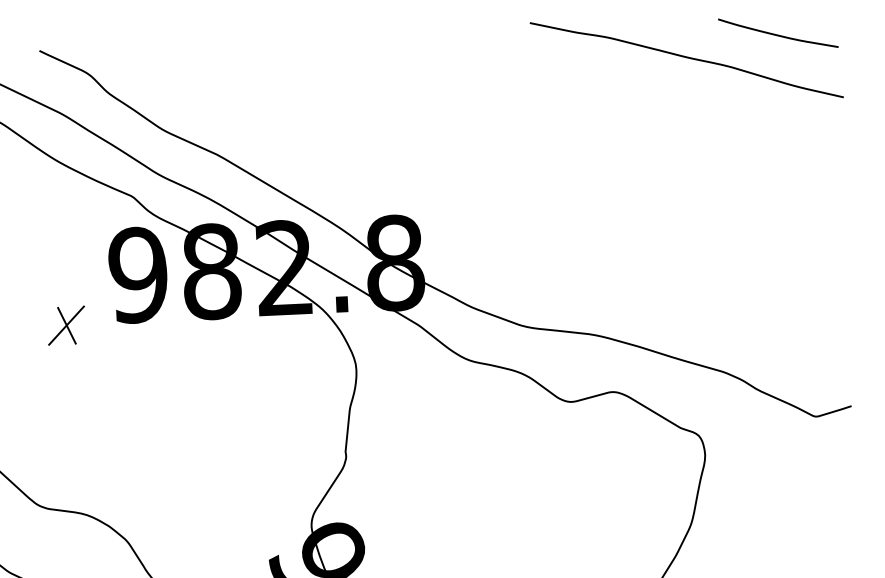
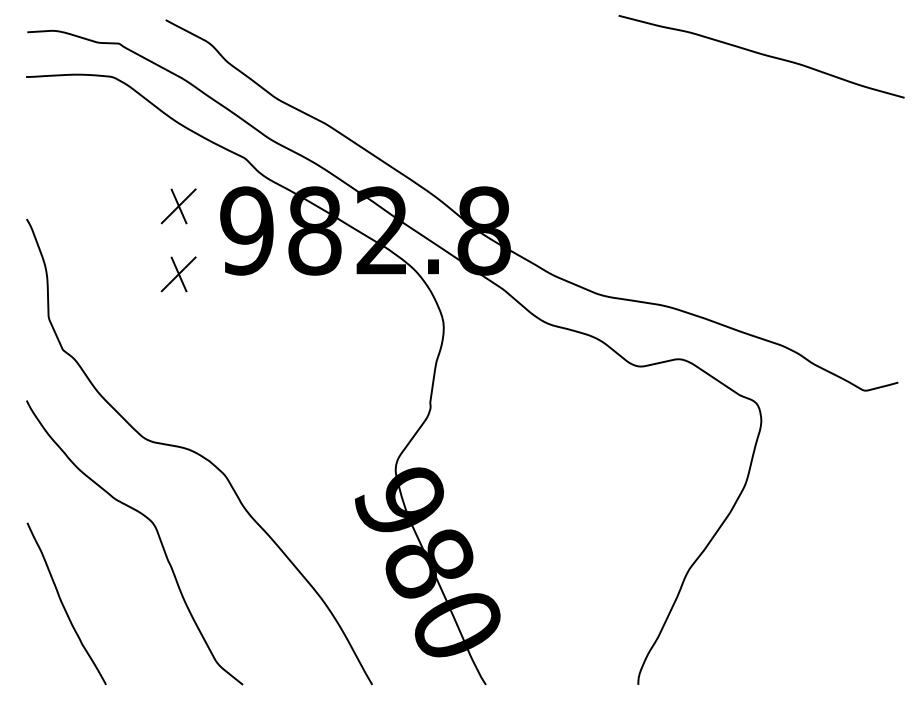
curve: (776, 33) -> (845, 36), removed
part: (62, 252) -> (178, 206), added

